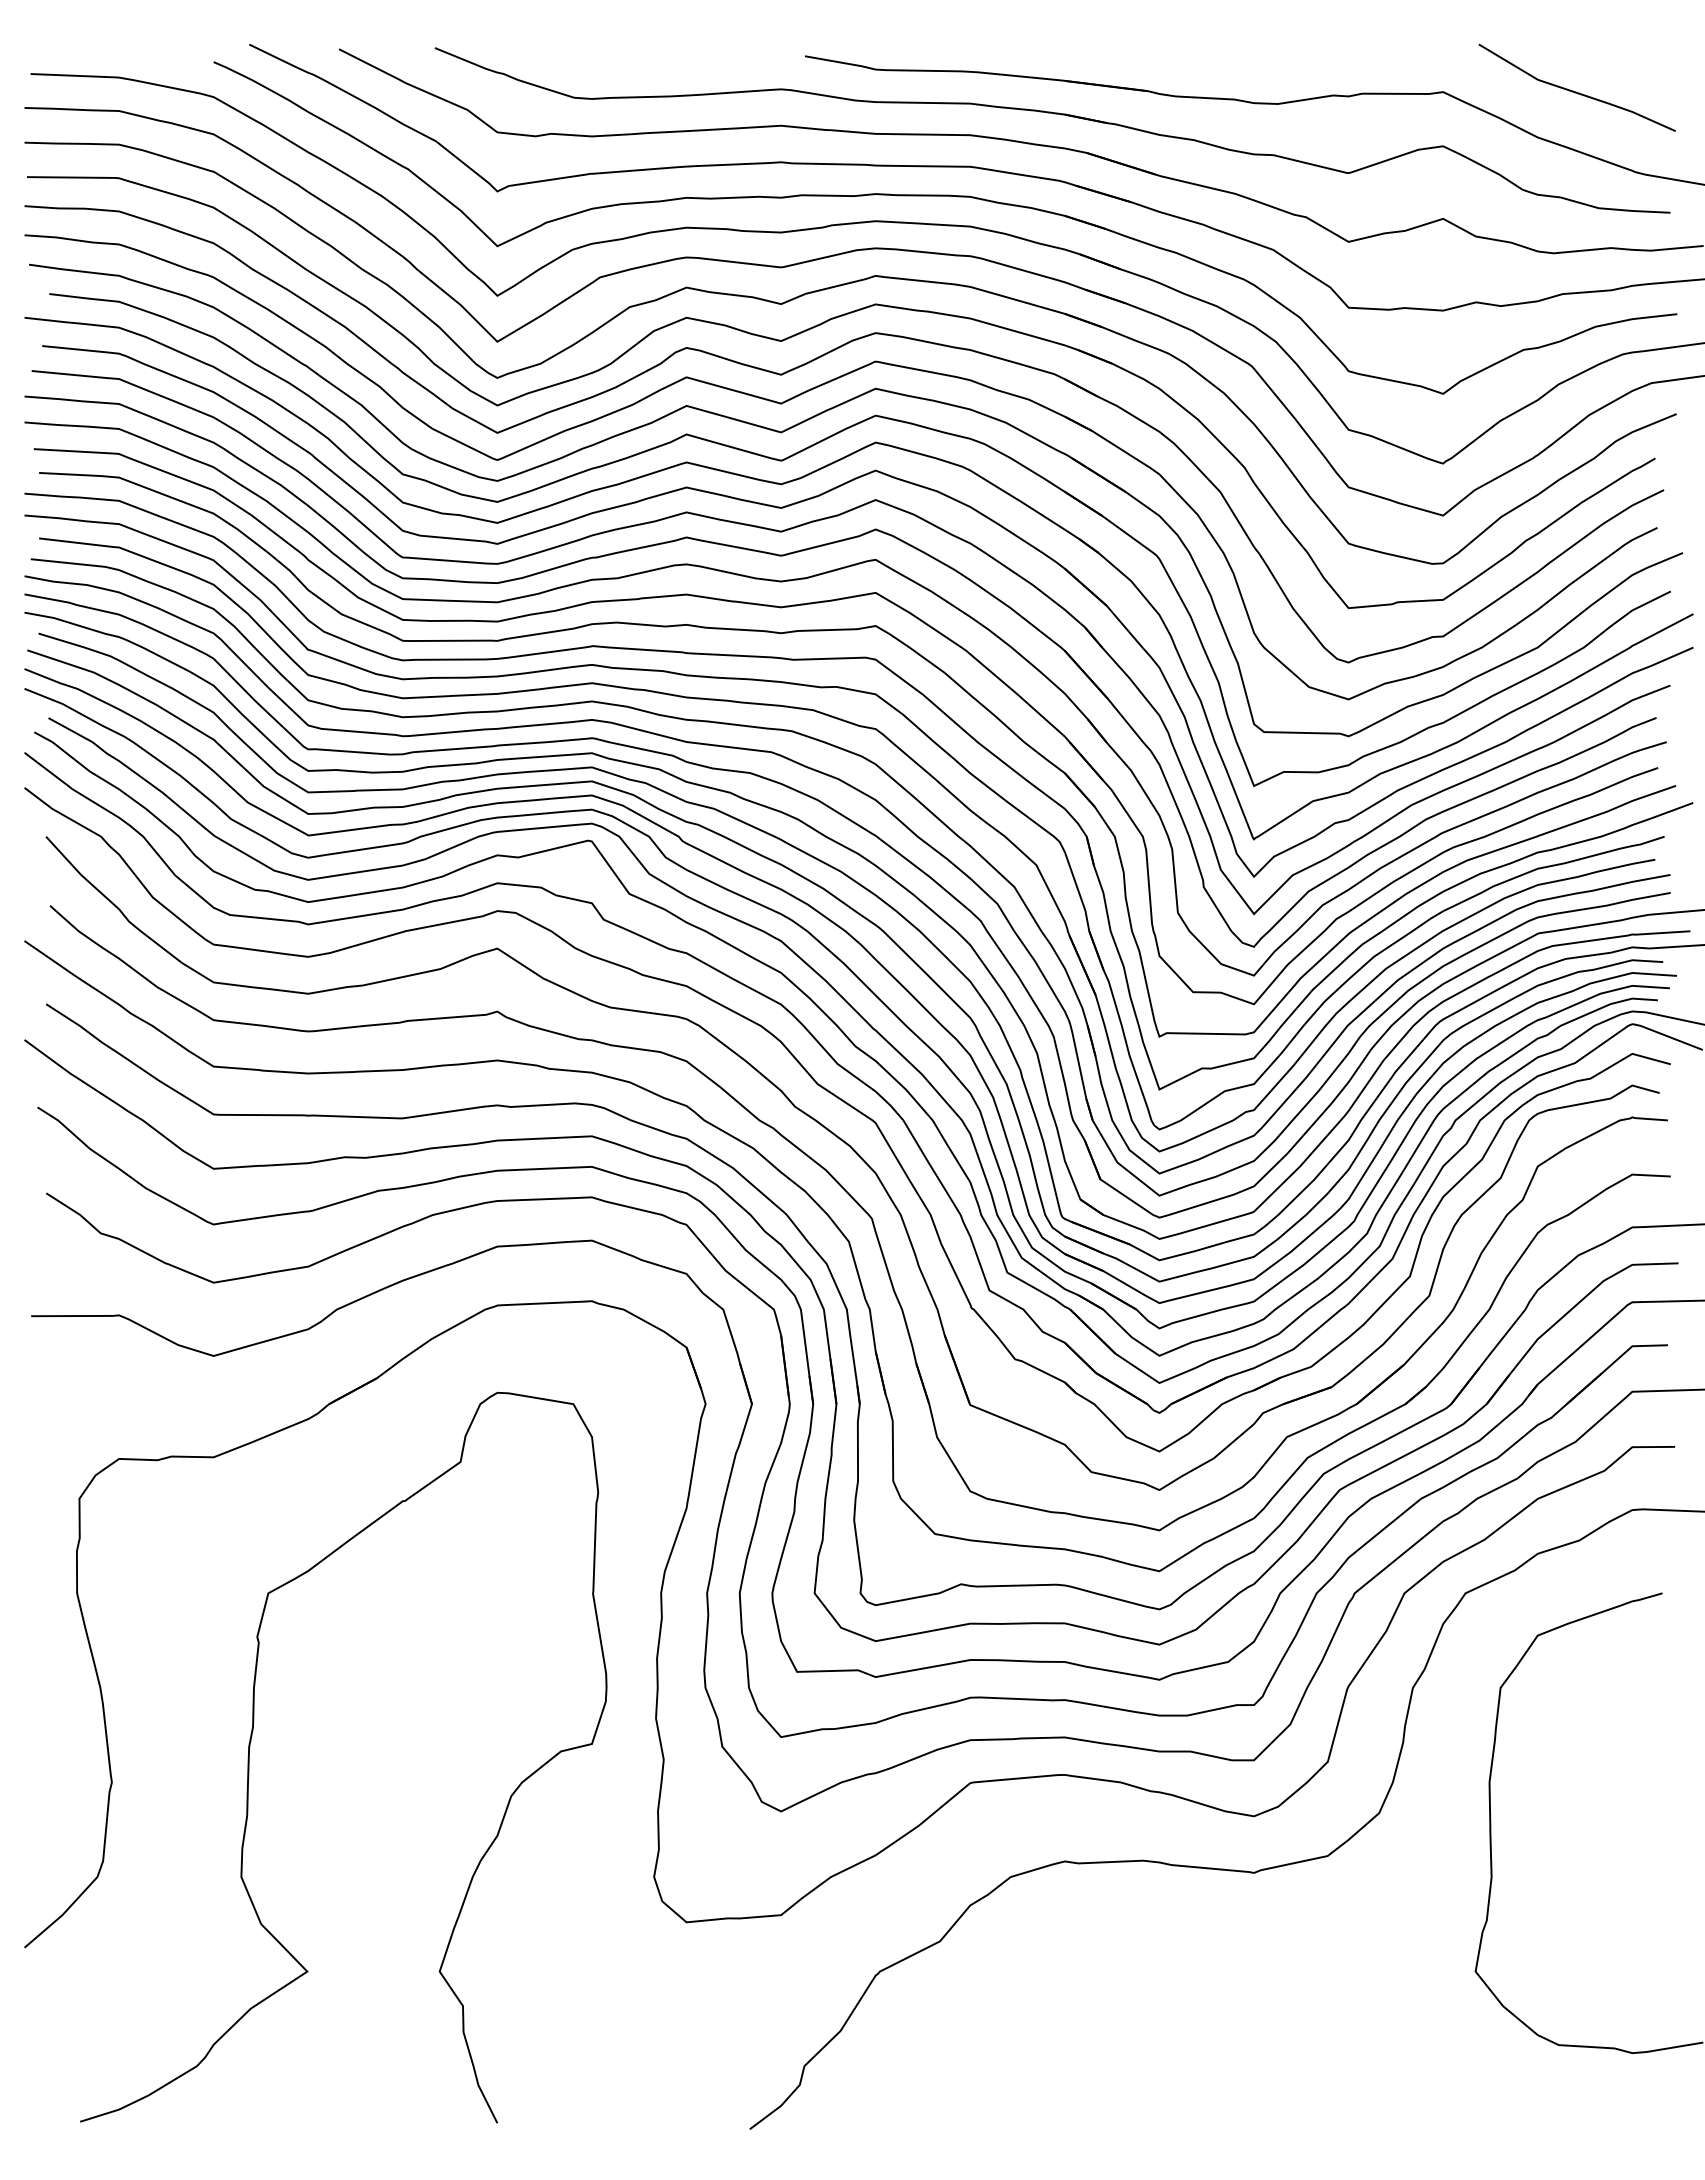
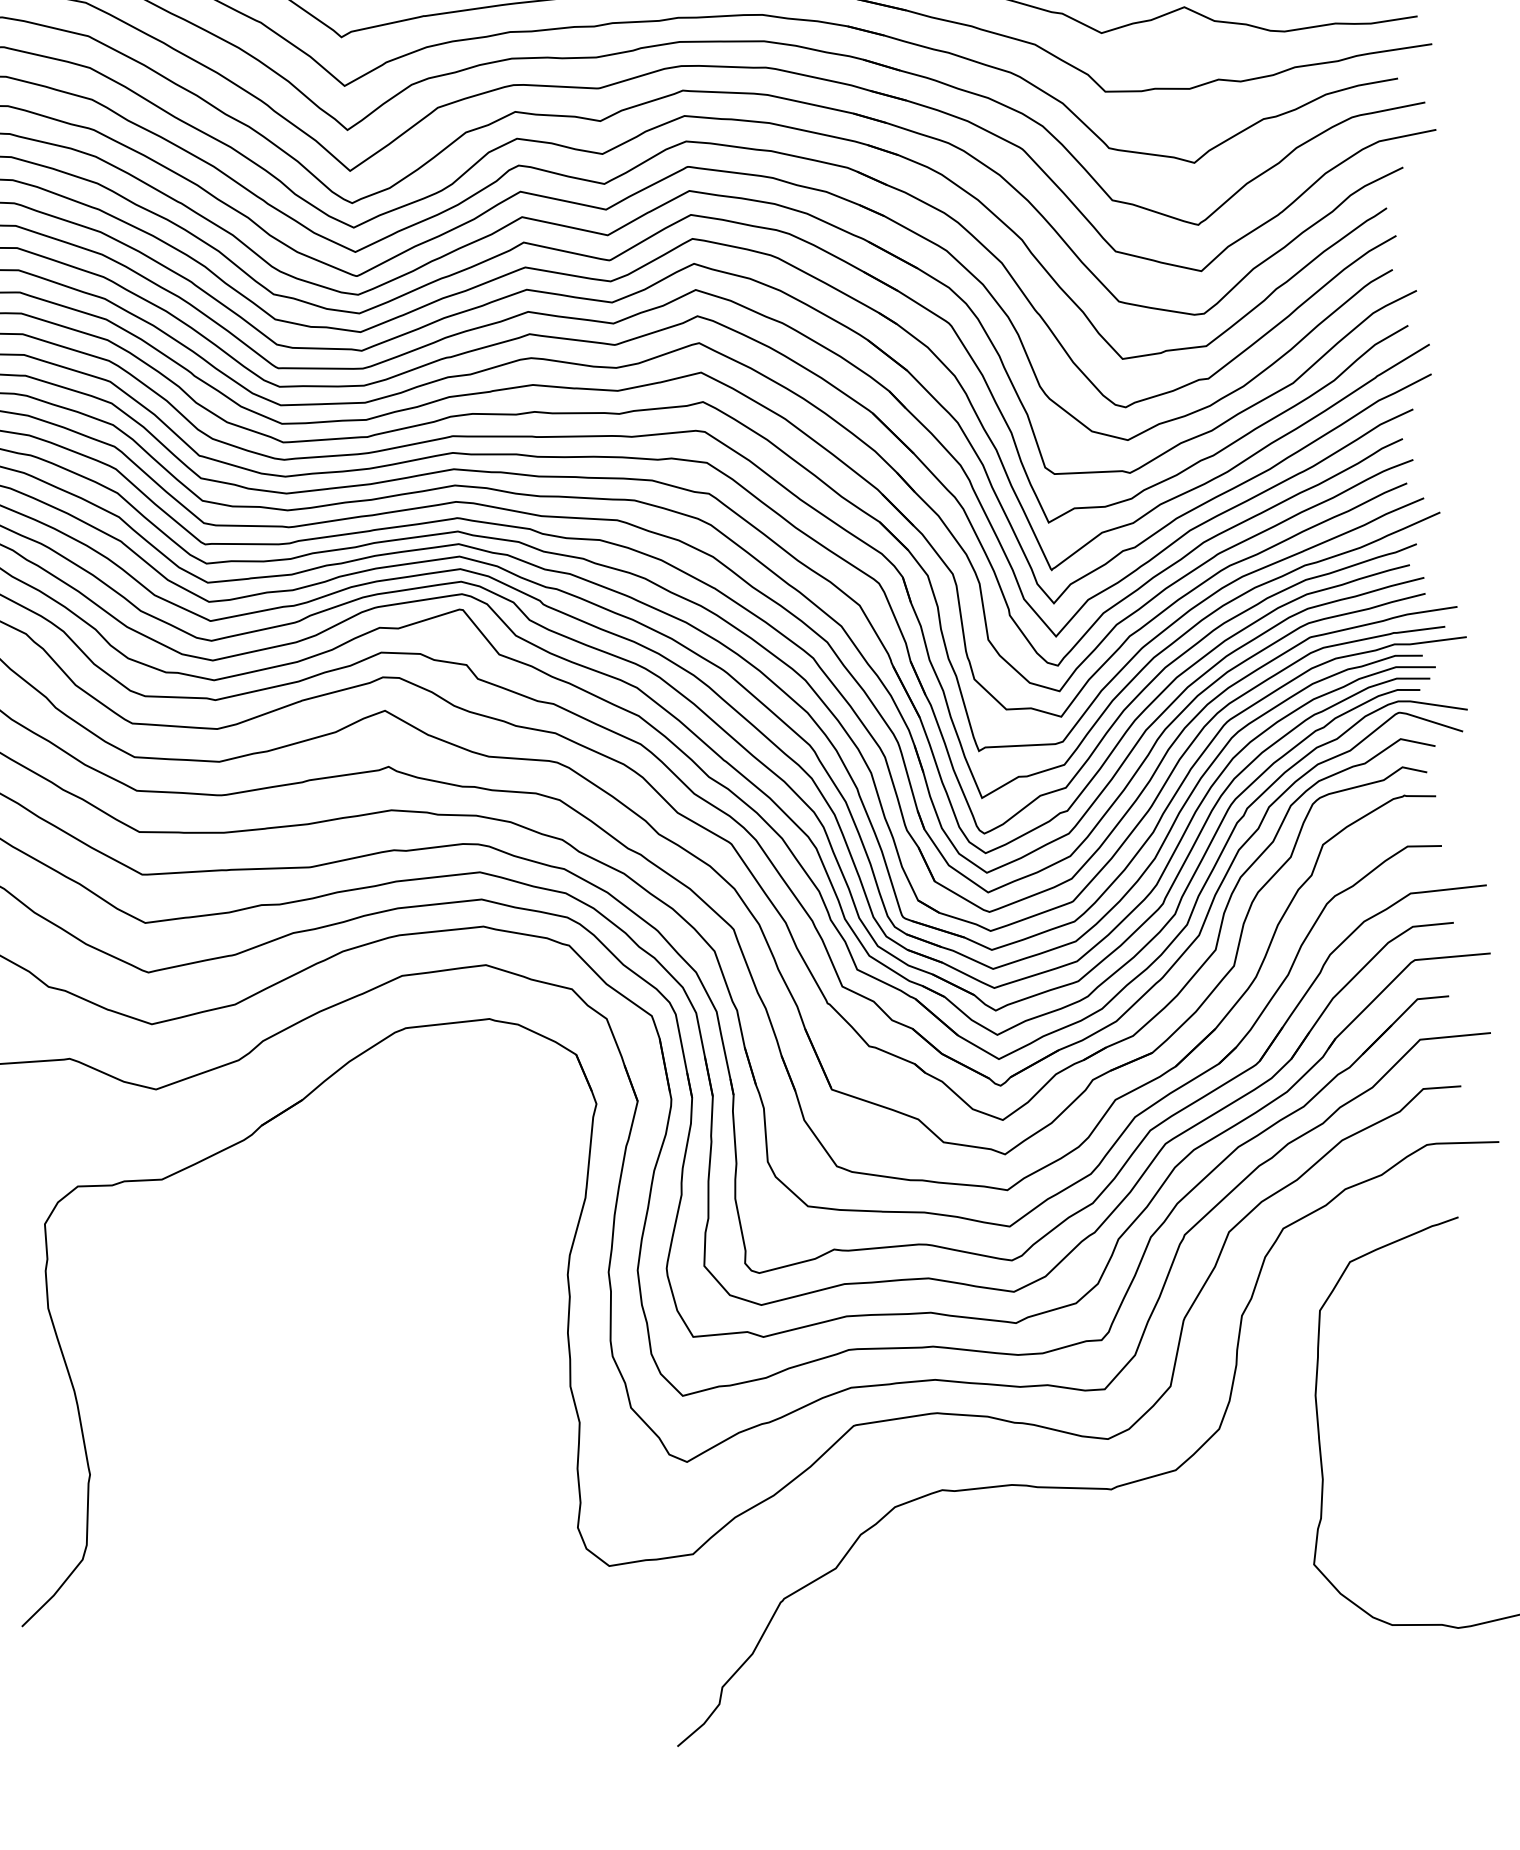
curve: (251, 1741) -> (211, 1430), removed

